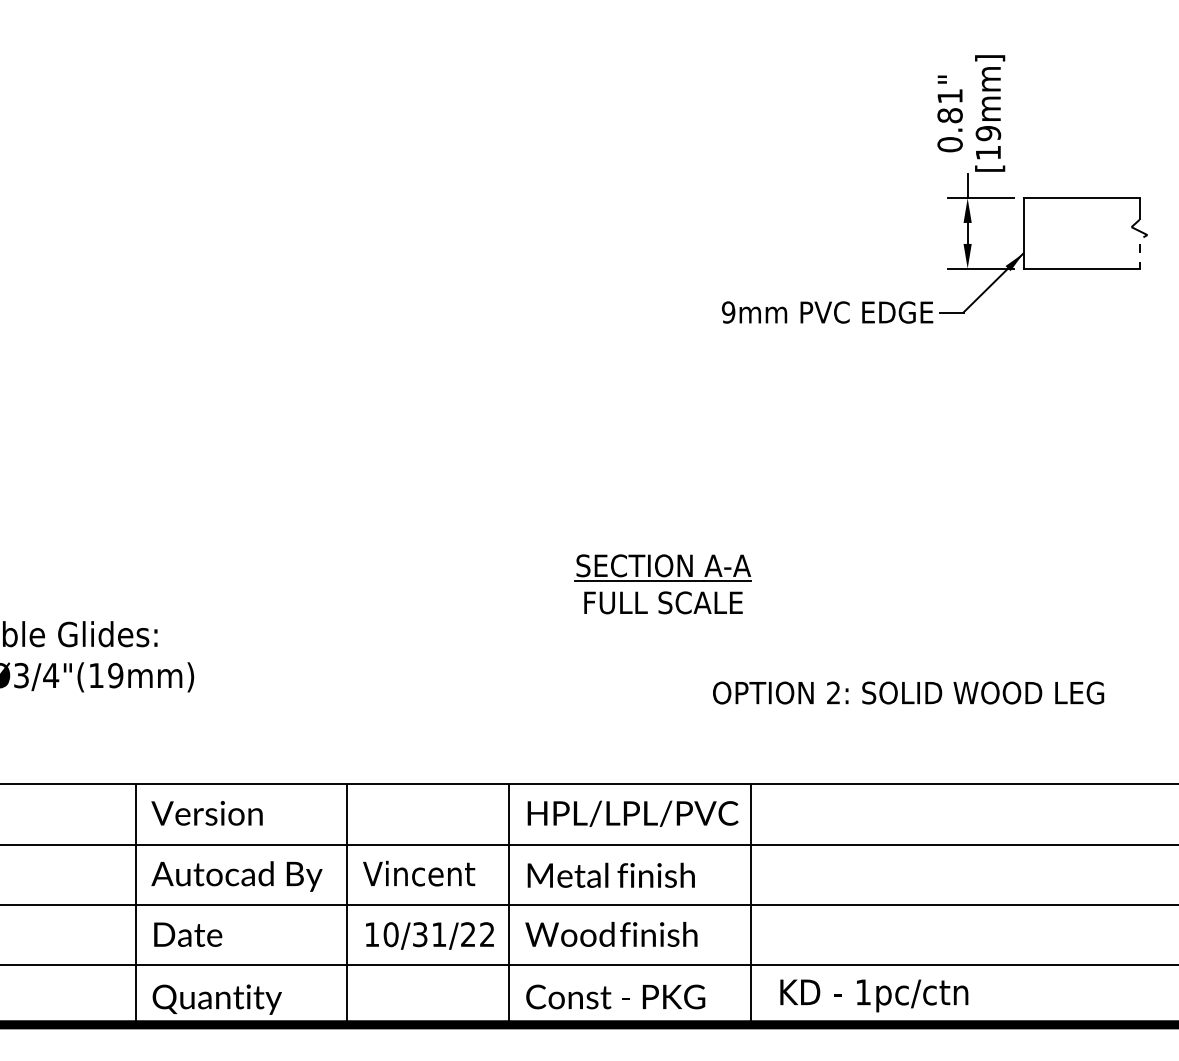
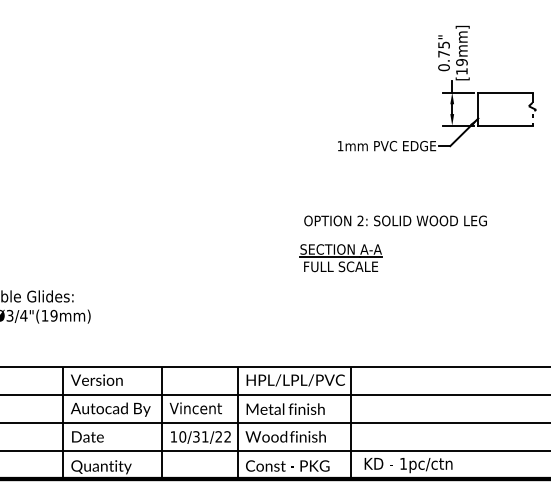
text: (948, 105) -> (443, 49), 0.81" -> 0.75"
text: (728, 311) -> (340, 145), 9mm -> 1mm
part: (662, 585) -> (340, 258), moved
text: (908, 692) -> (395, 220), moved

